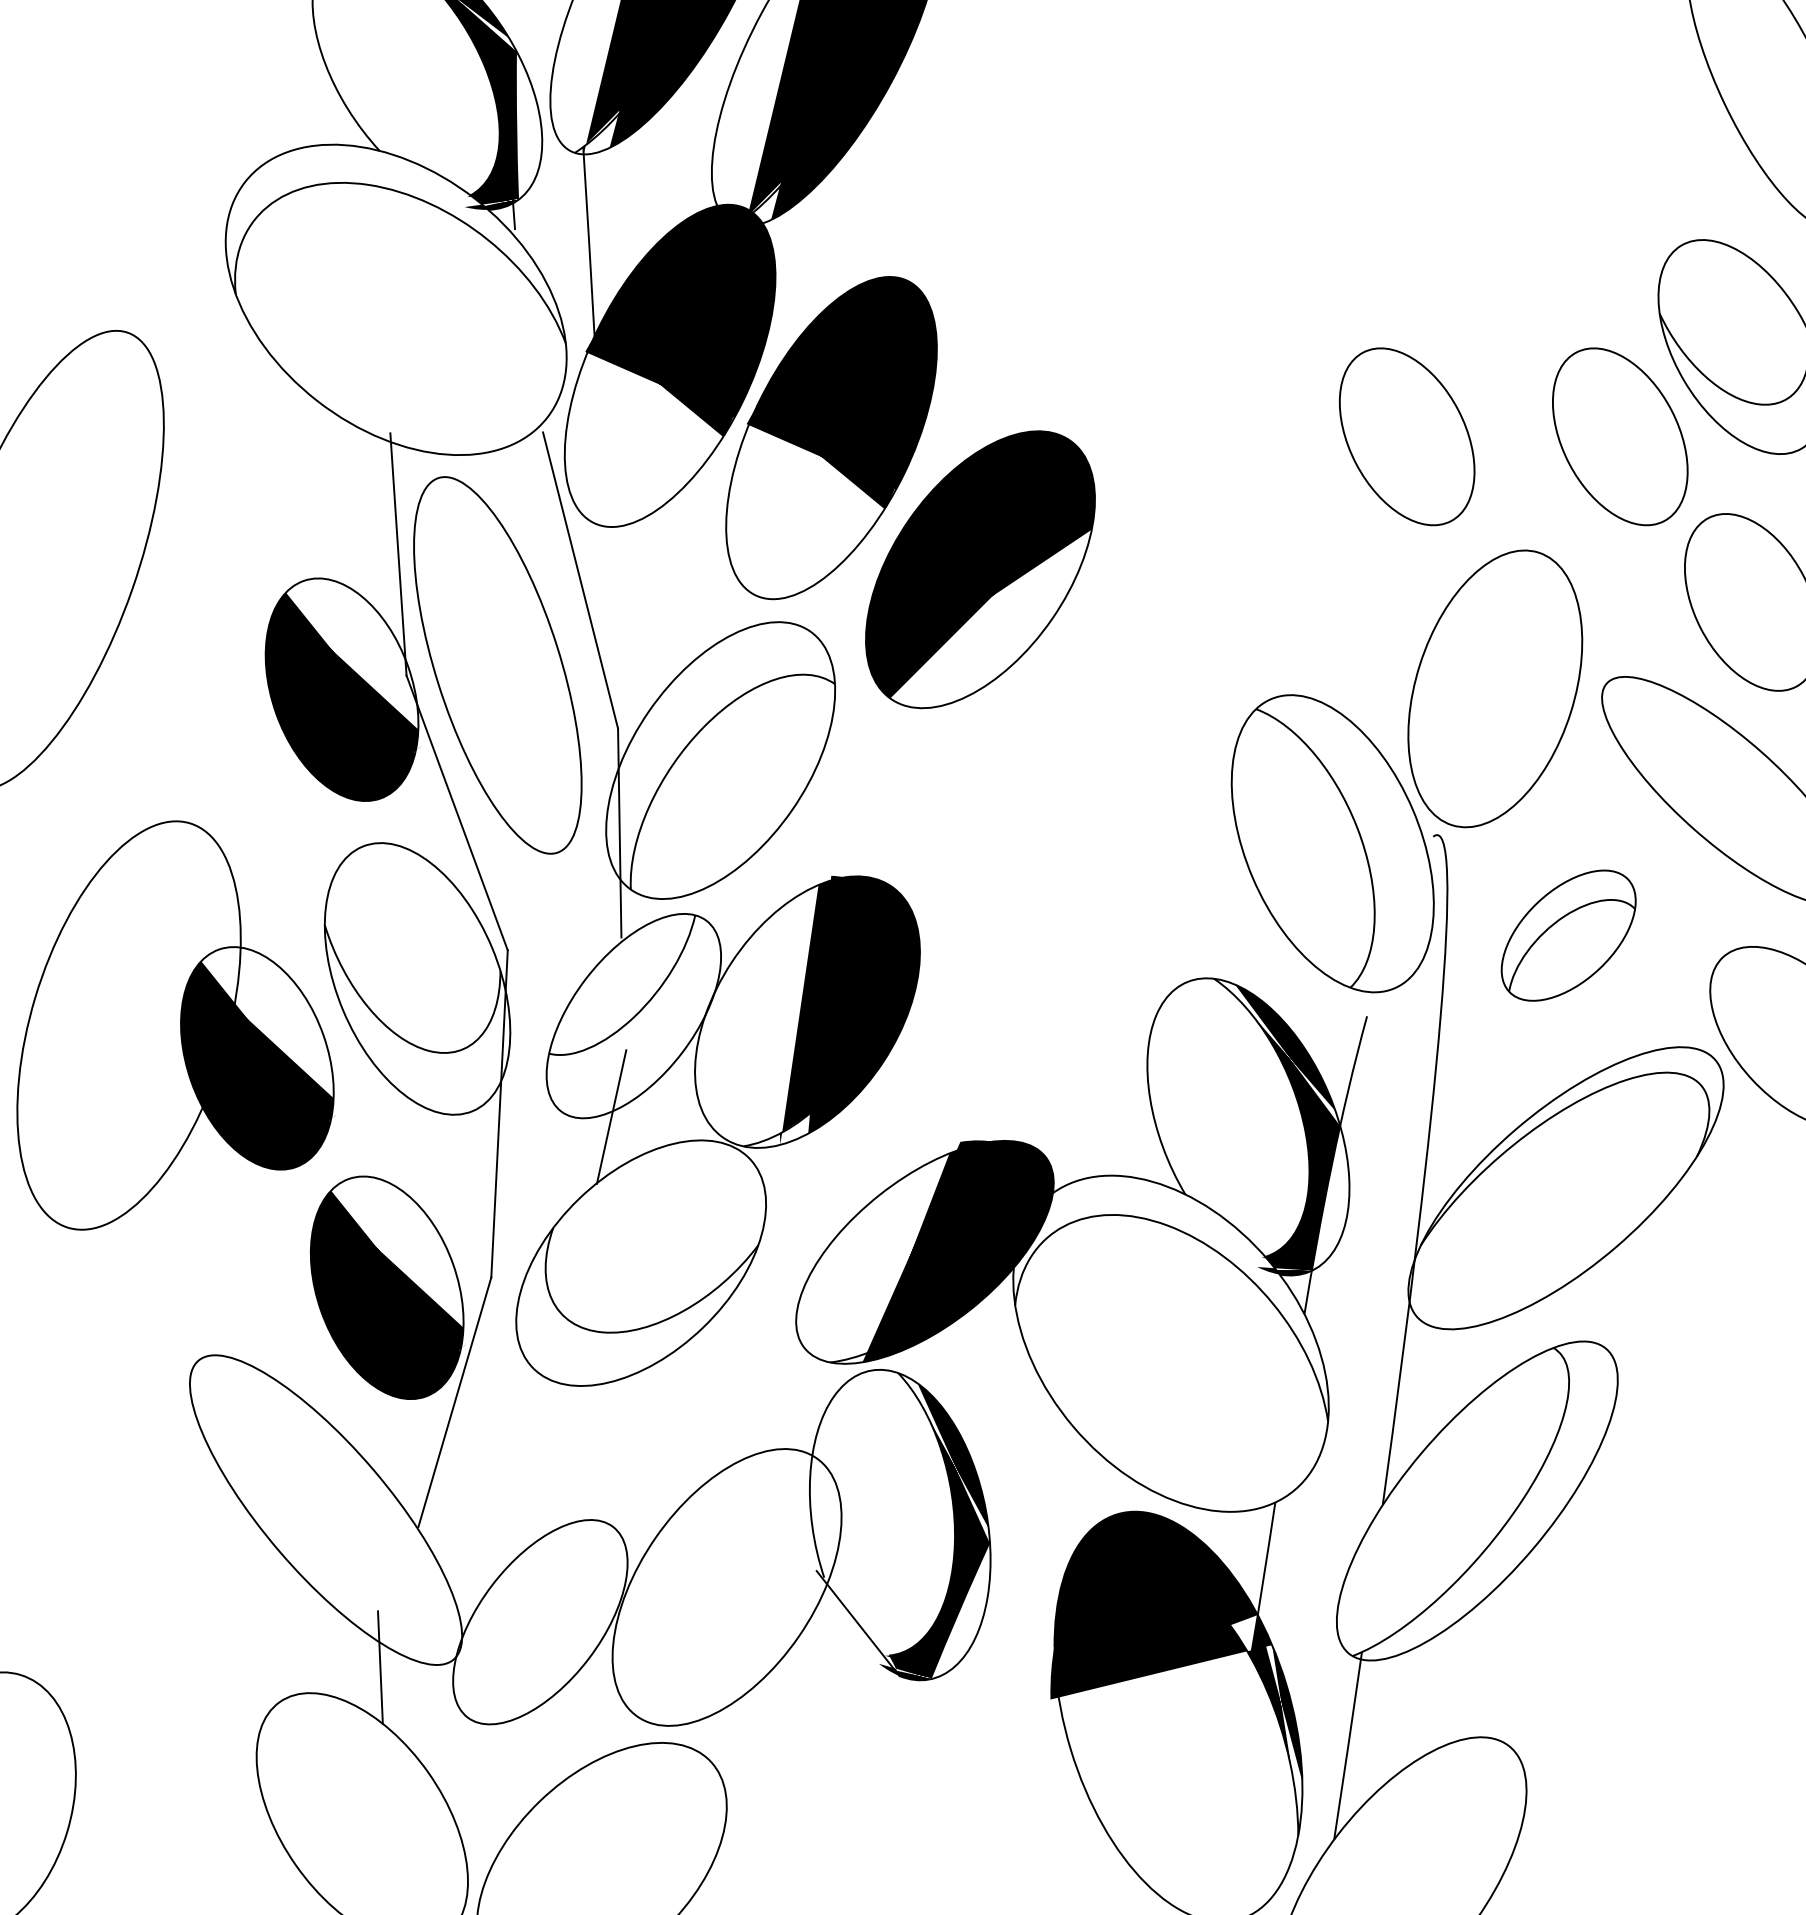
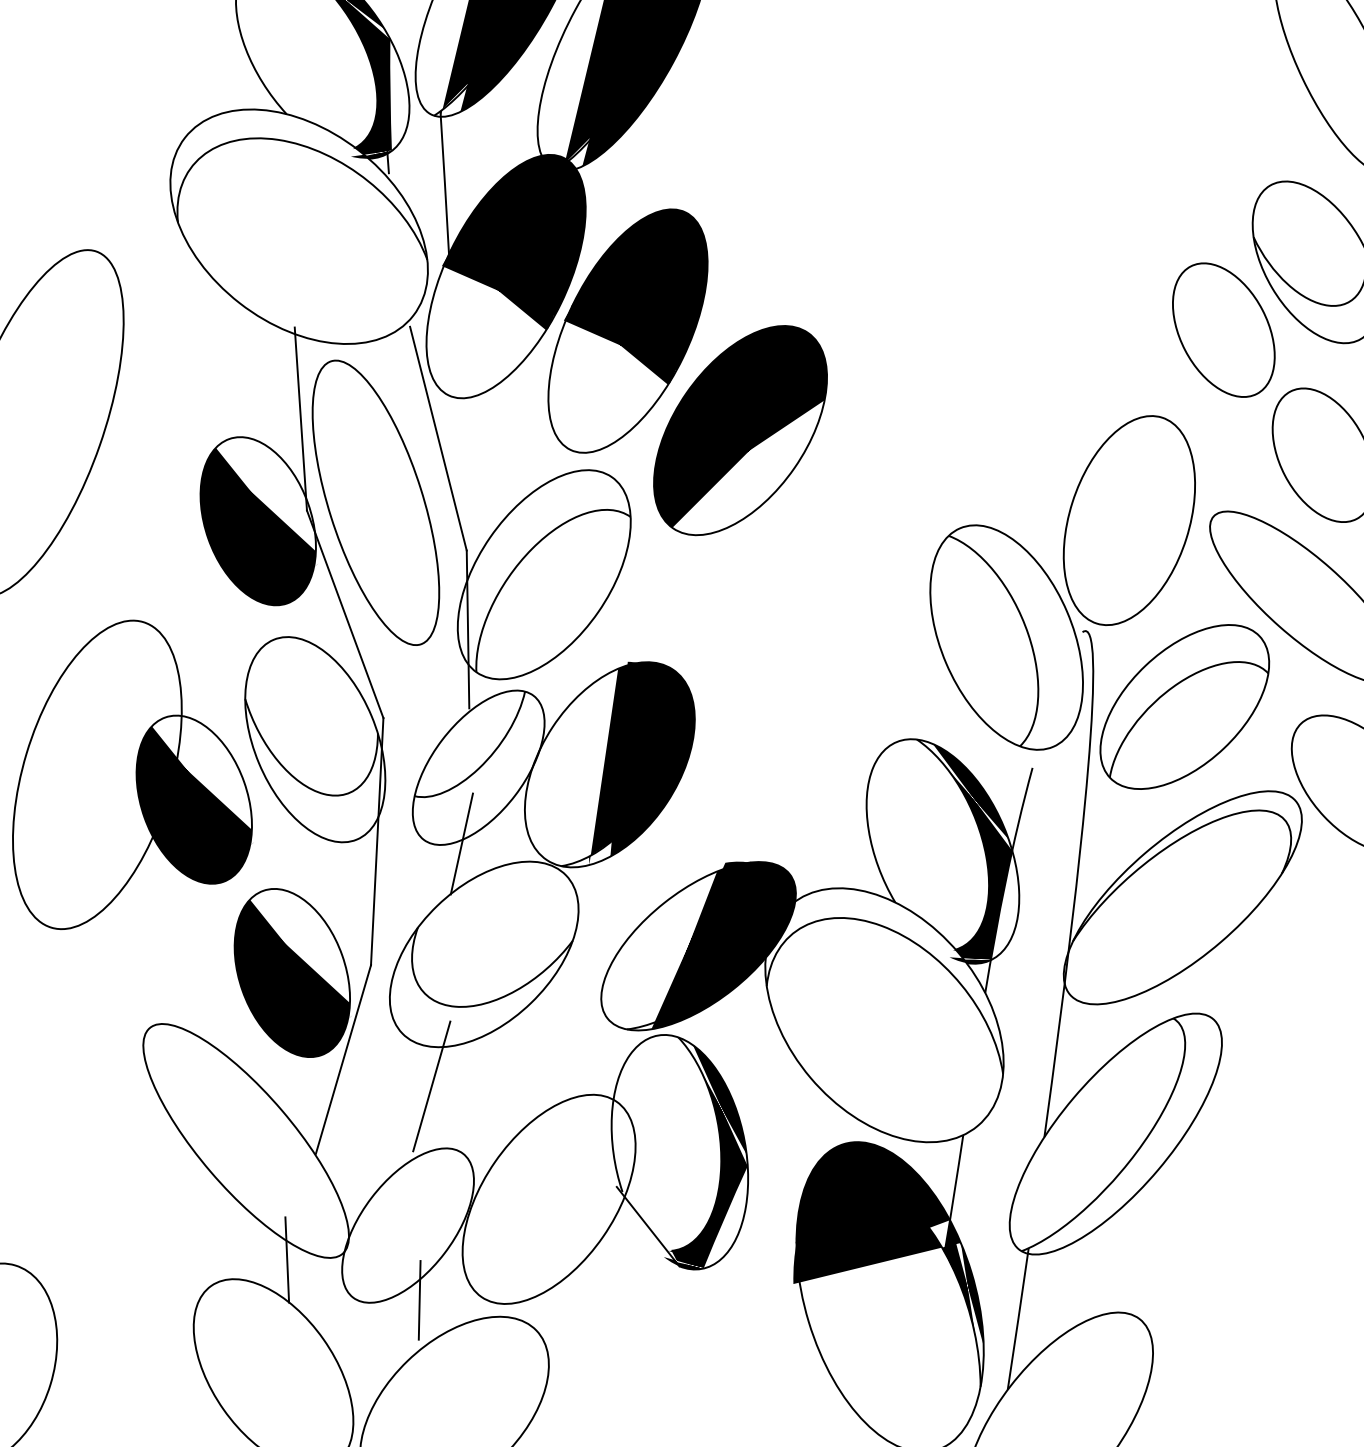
part: (1406, 435) -> (1062, 329), removed
part: (1568, 934) -> (1184, 706), size x1.67
line: (571, 1438) -> (431, 1086), added
line: (555, 1721) -> (419, 1300), added

